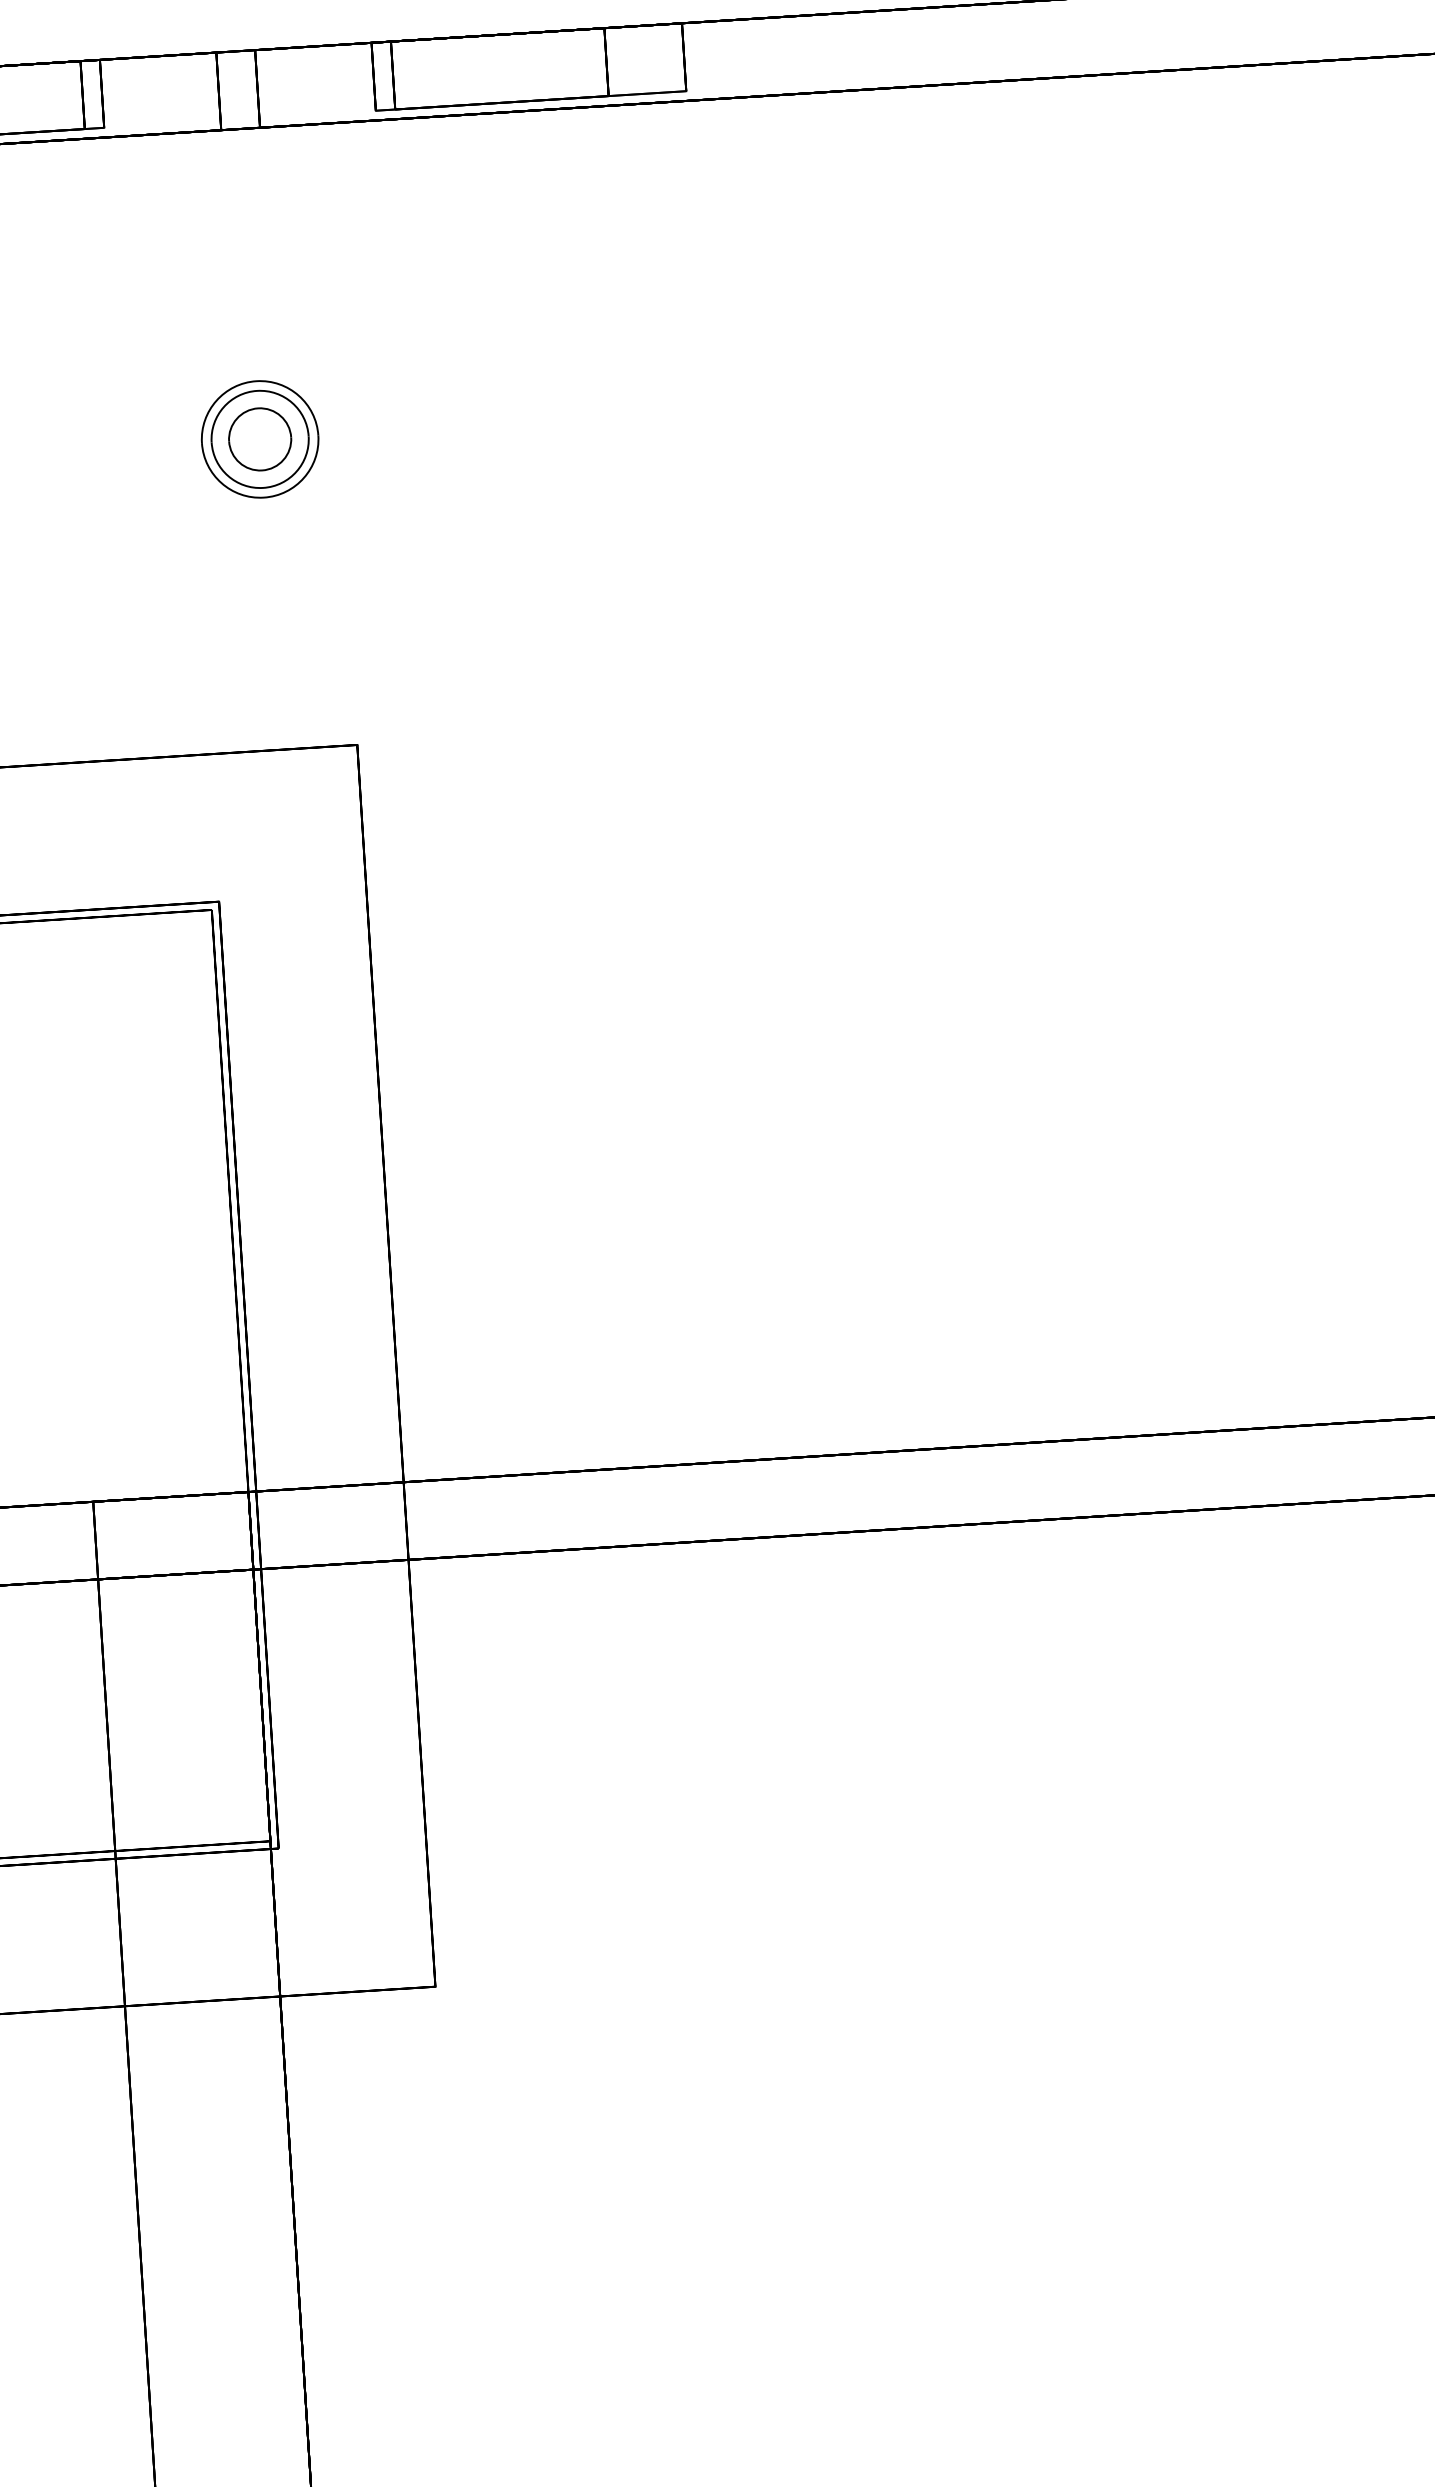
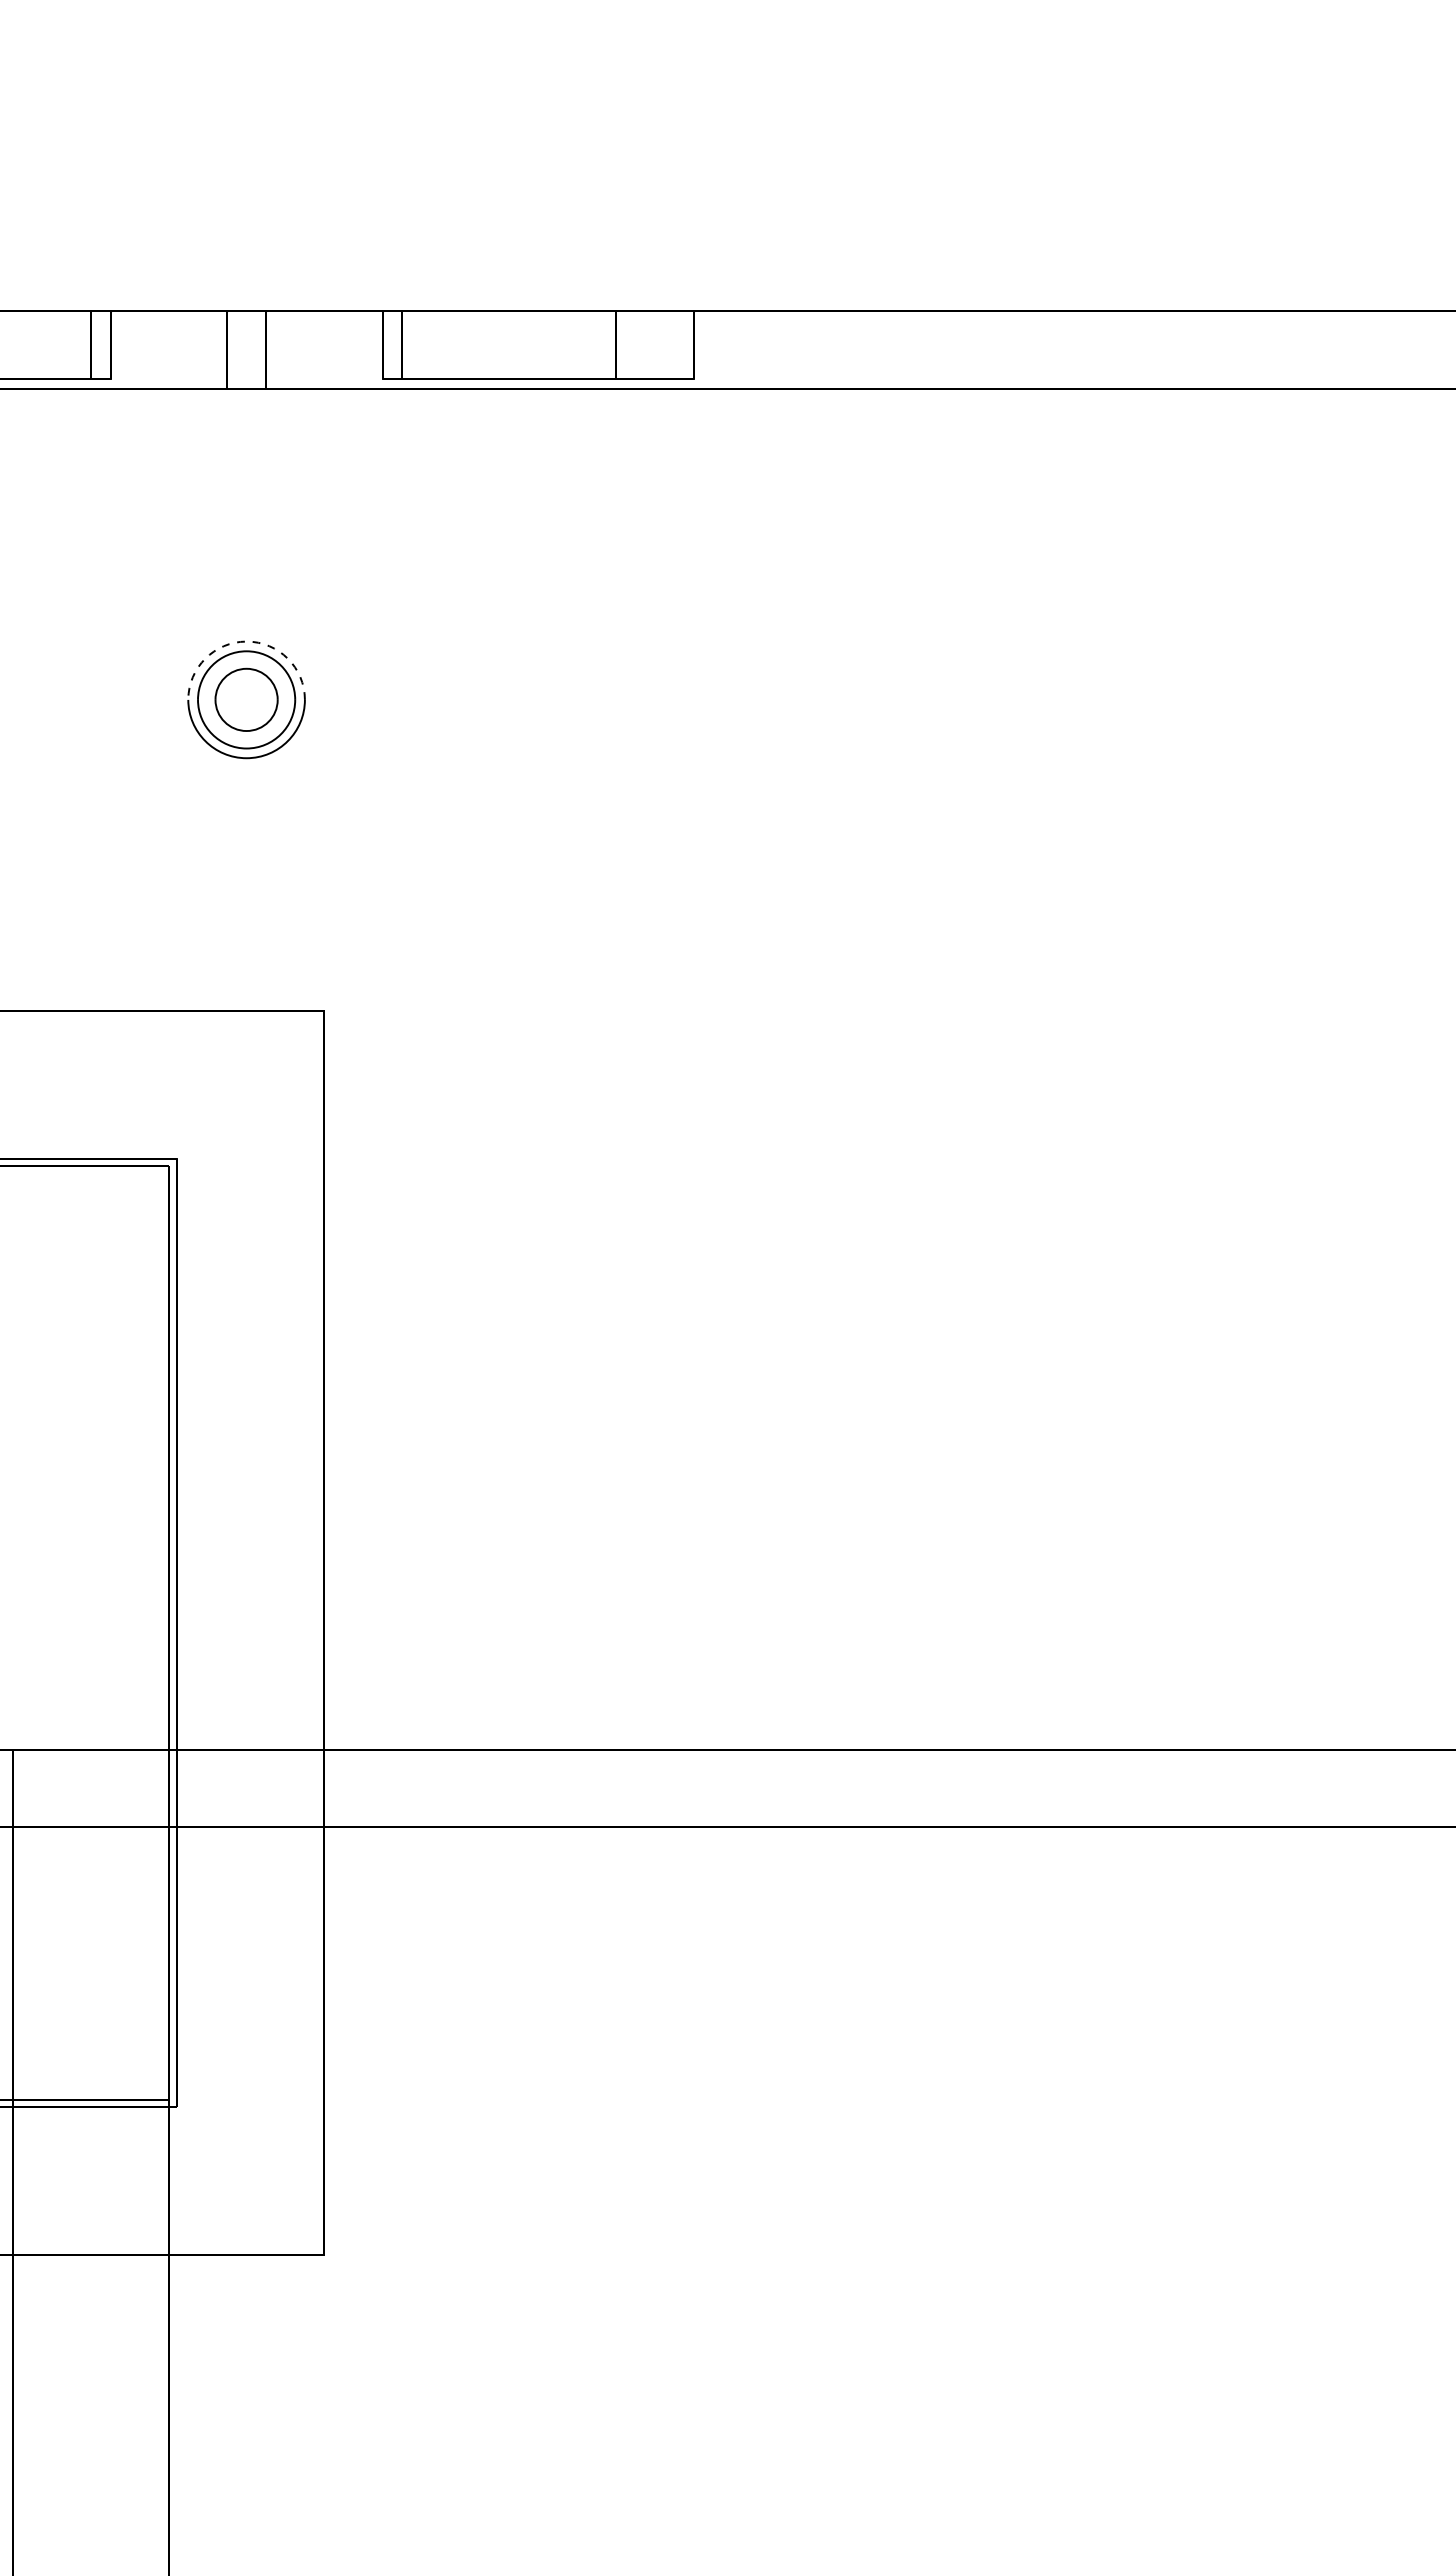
arc: (256, 381) -> (246, 641), solid -> dashed

